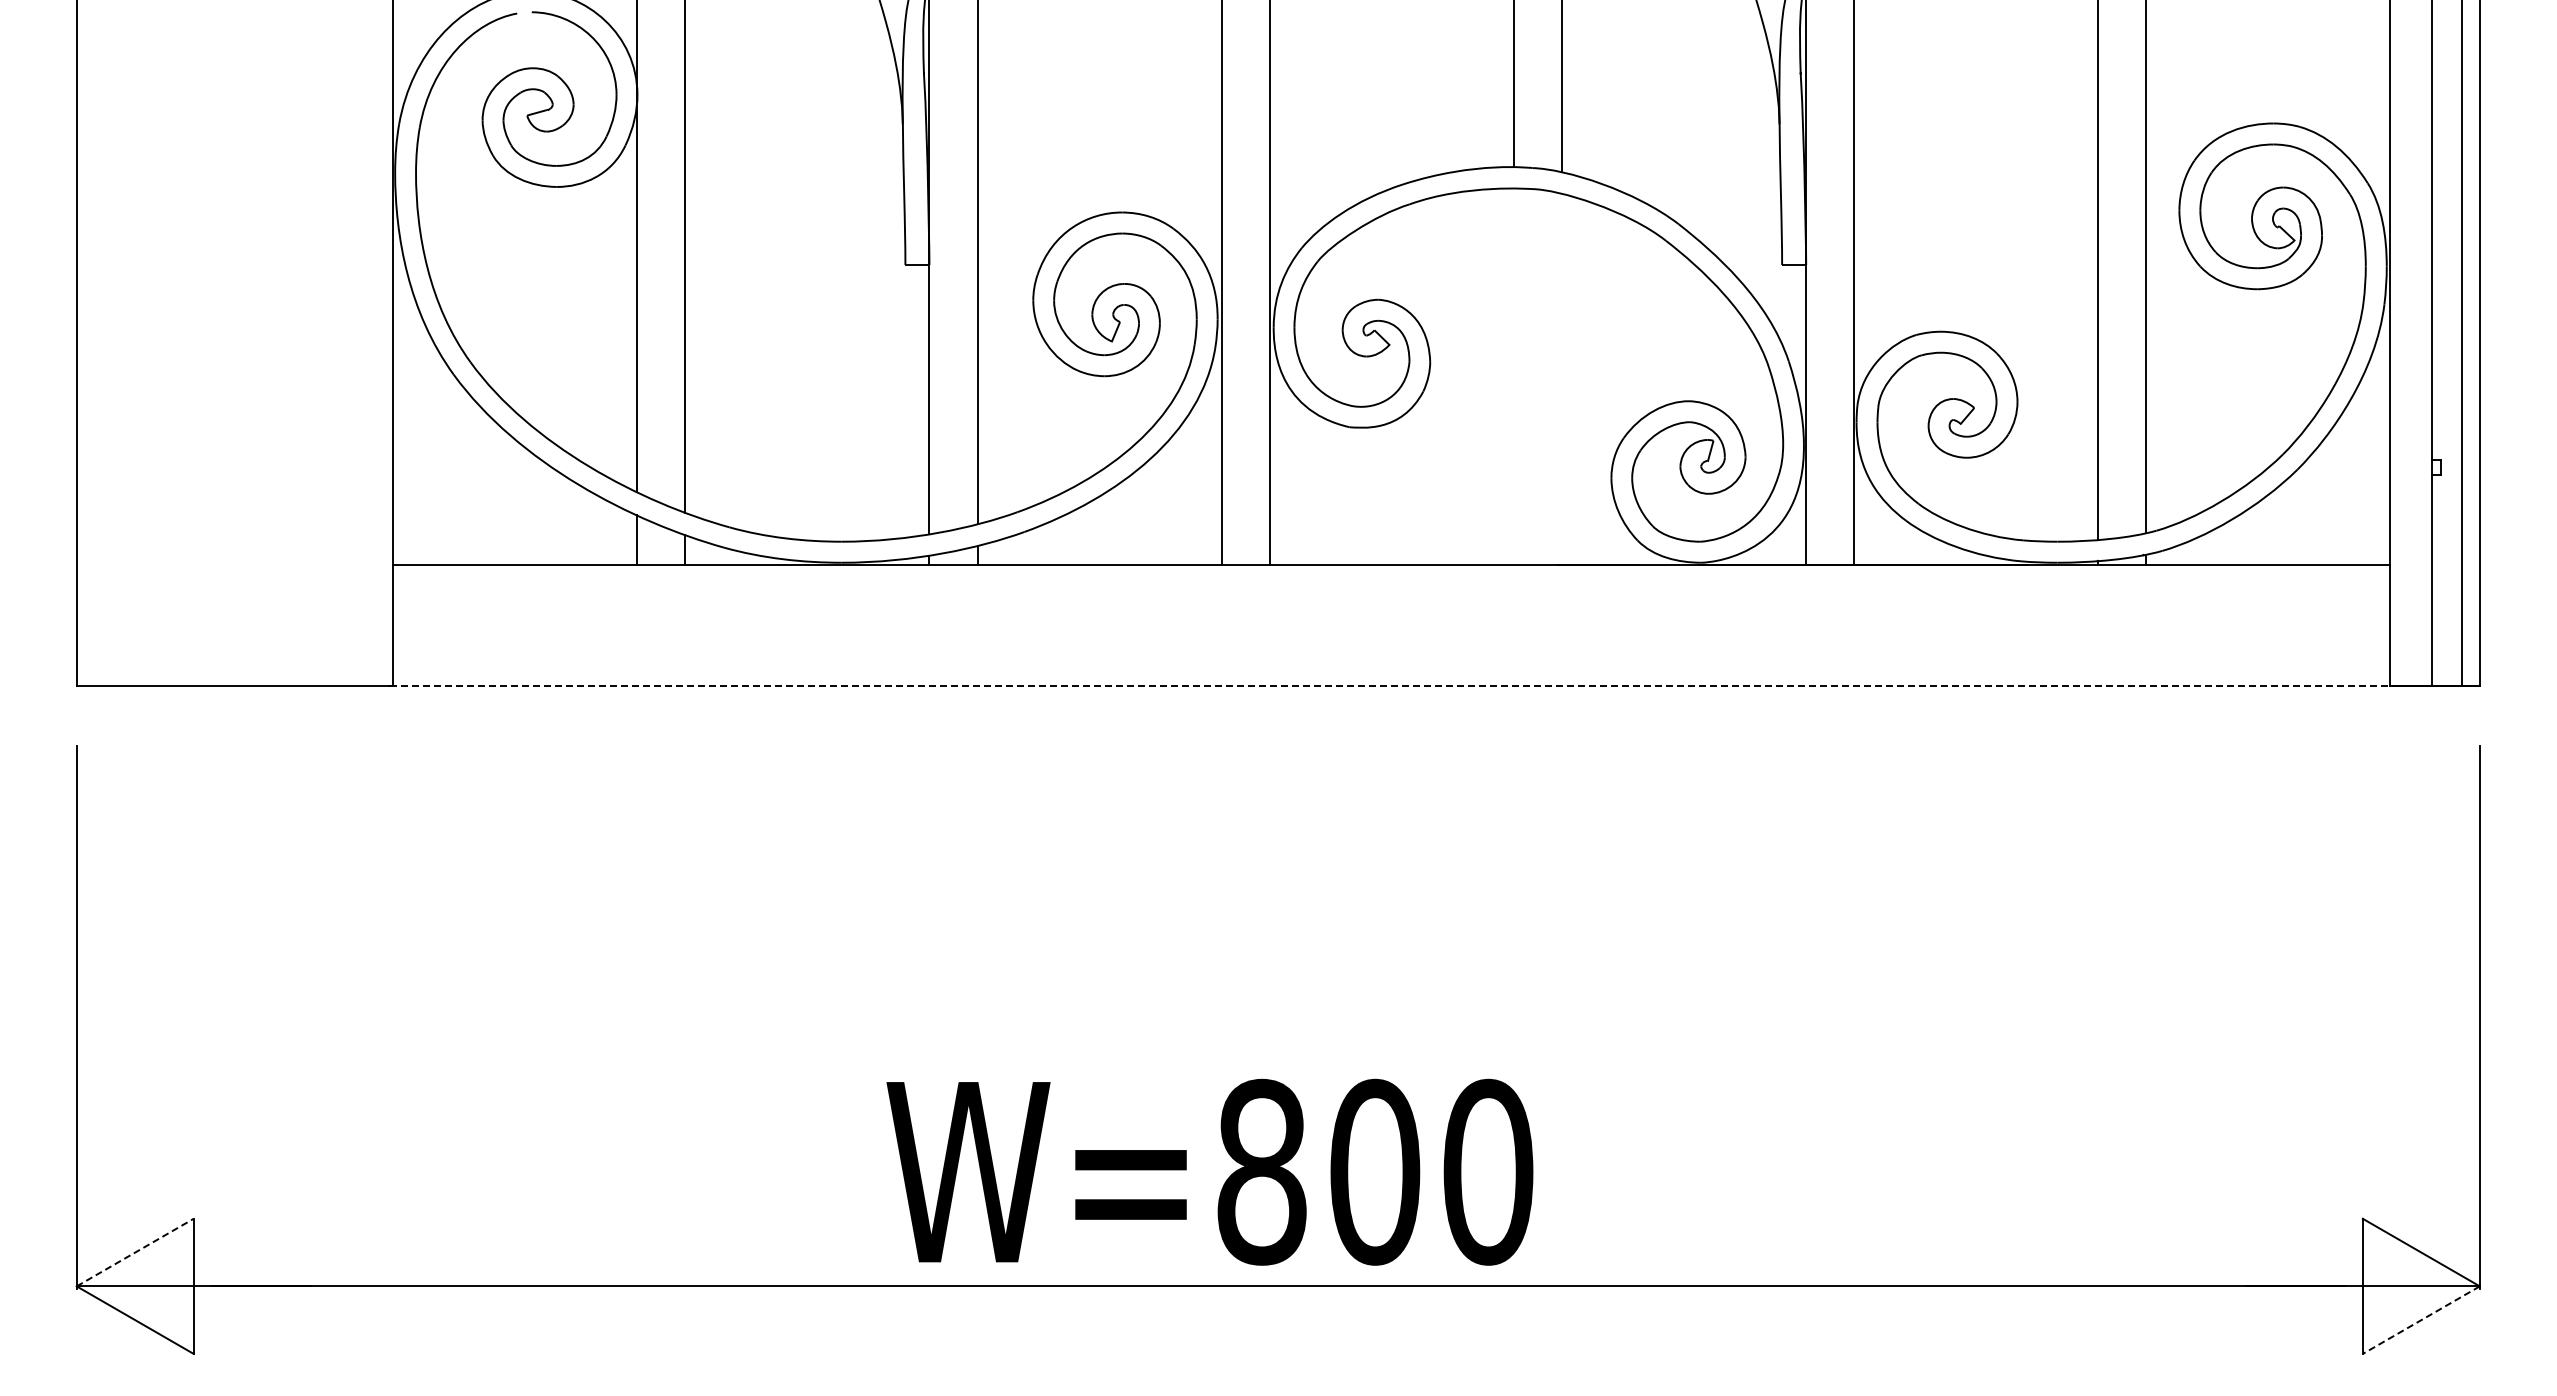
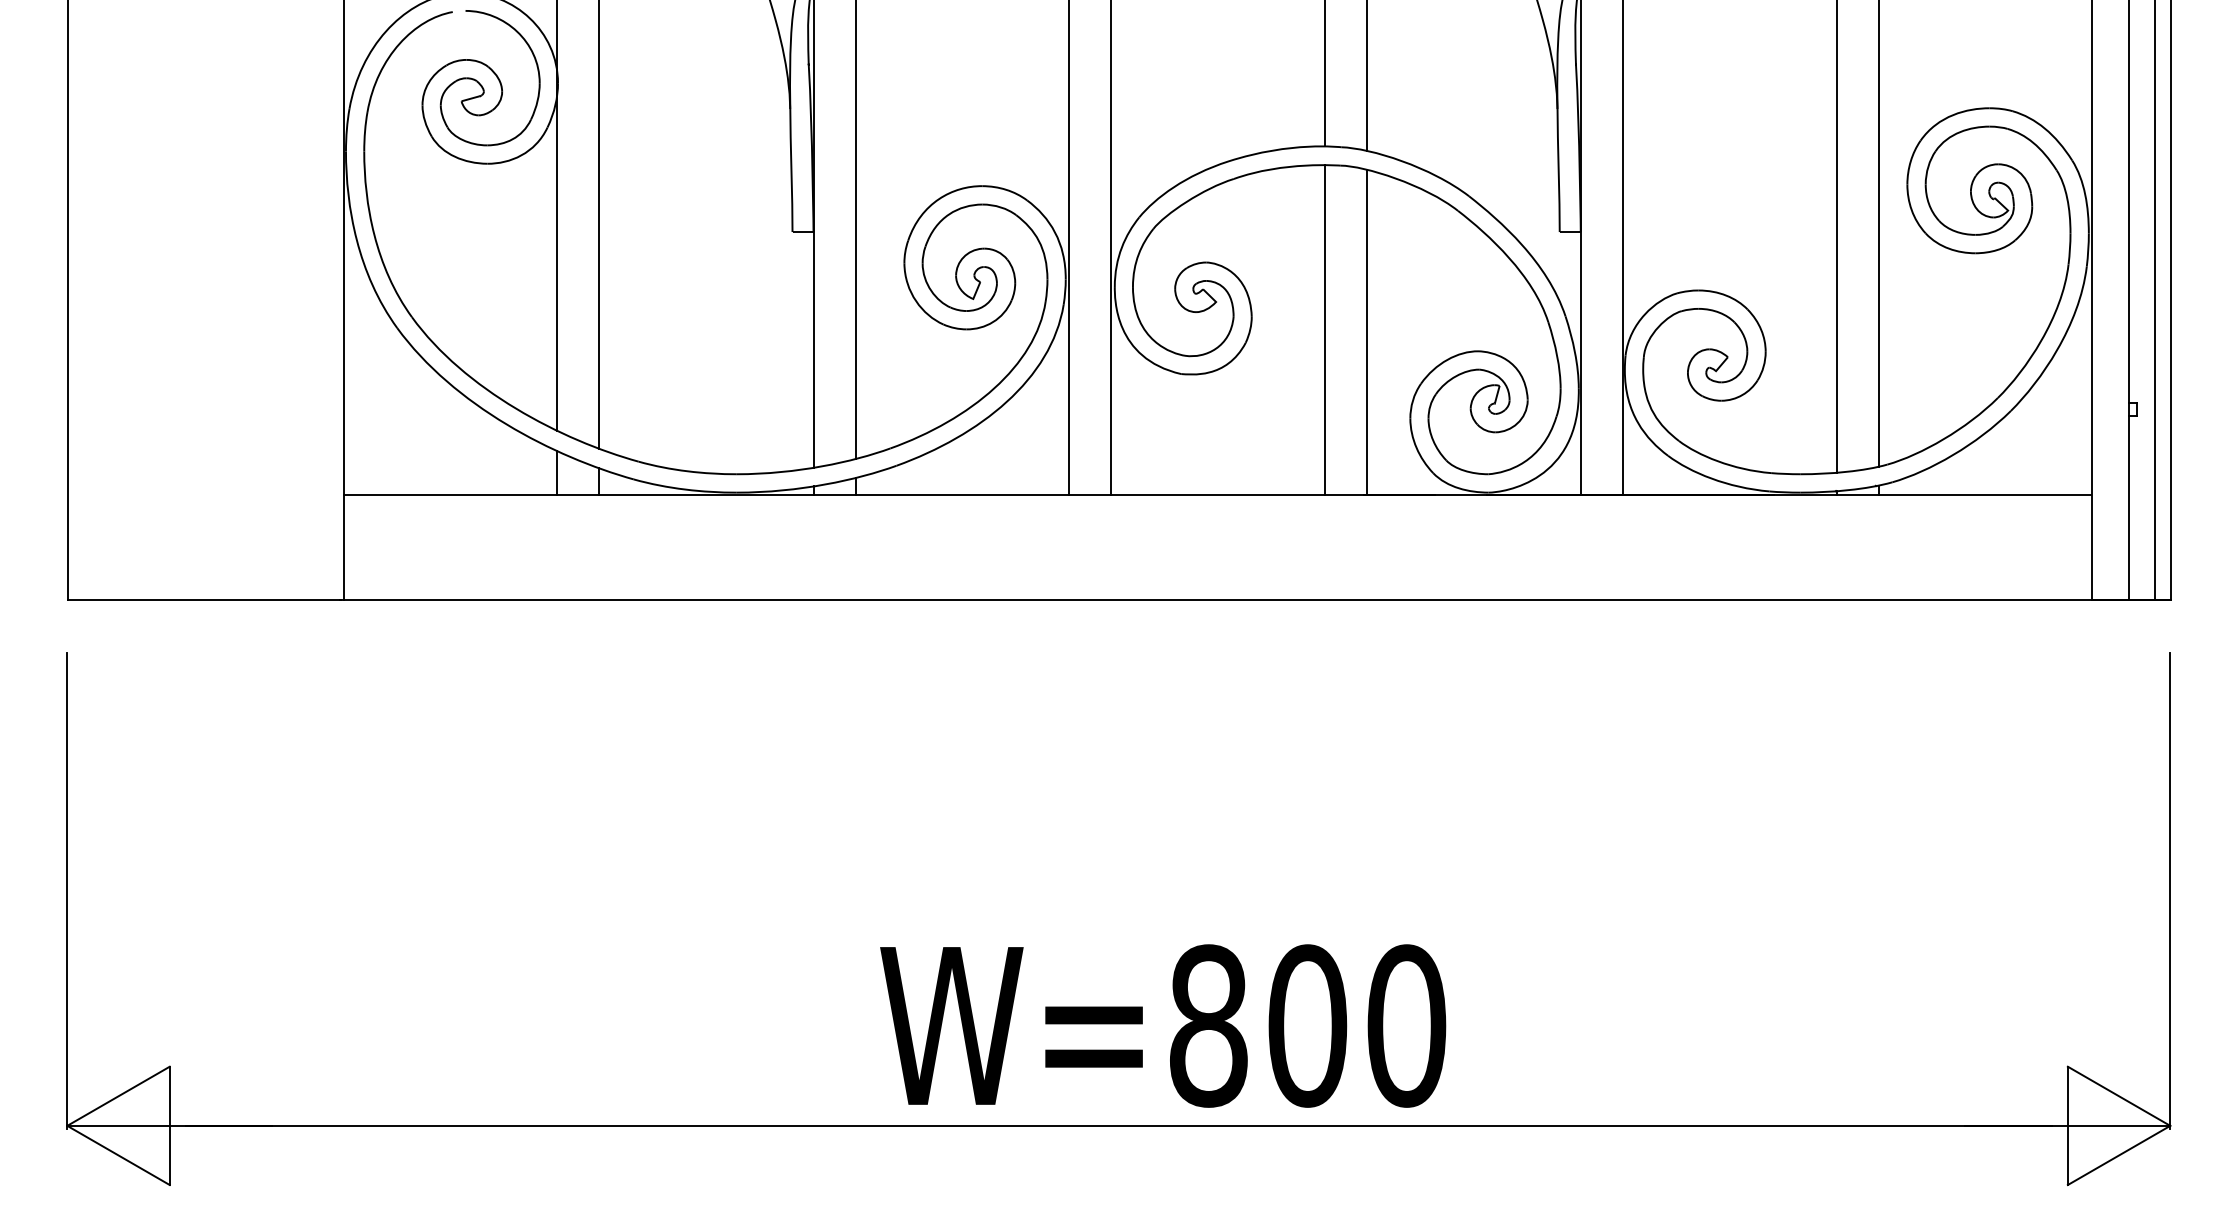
line: (1513, 376) -> (1324, 329), added
line: (1562, 379) -> (1367, 332), added
line: (1435, 685) -> (1256, 600), dashed -> solid
text: (1209, 1171) -> (1162, 1025), moved
line: (135, 1252) -> (118, 1096), dashed -> solid
line: (2421, 1320) -> (2119, 1155), dashed -> solid

